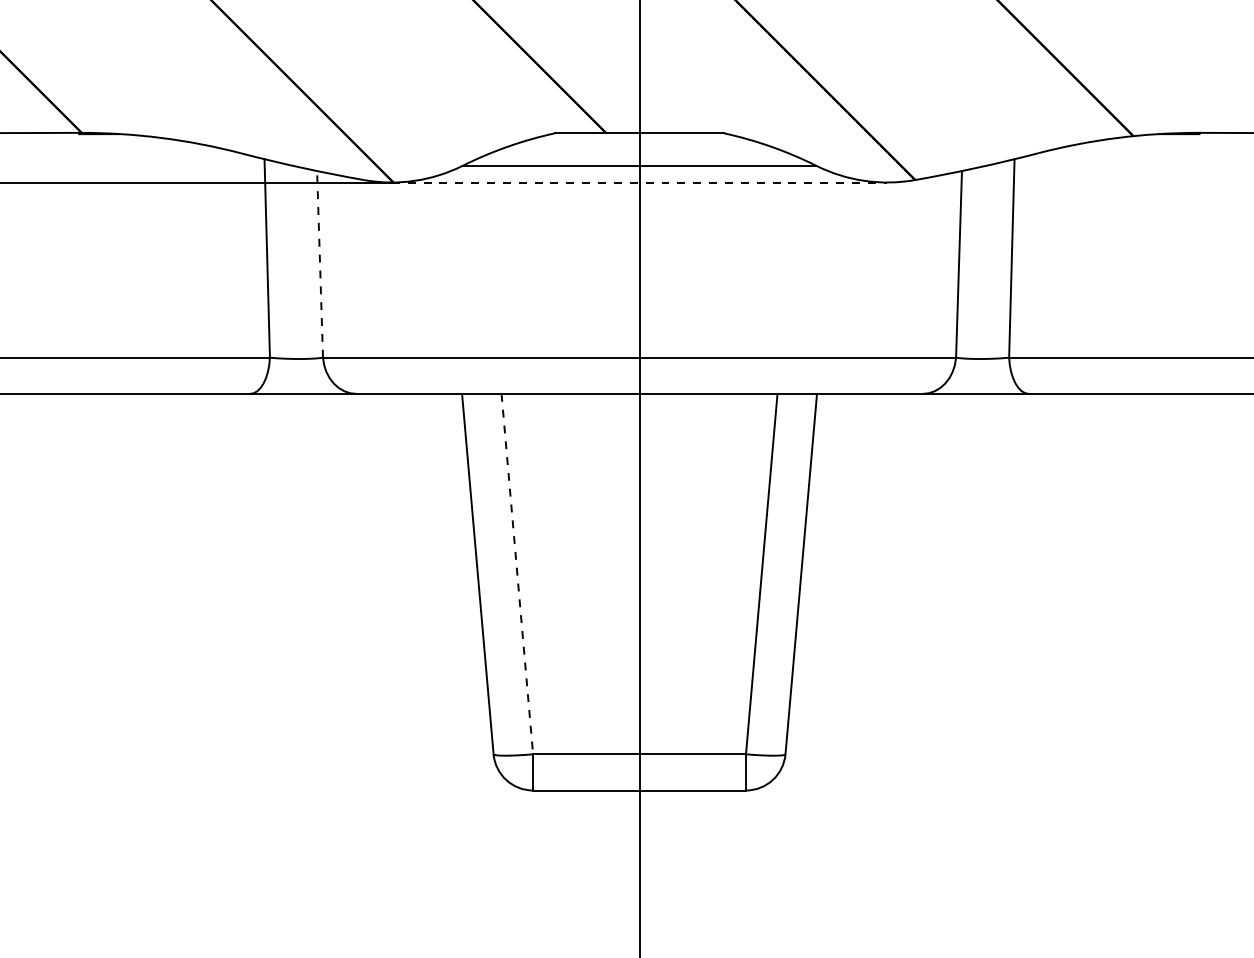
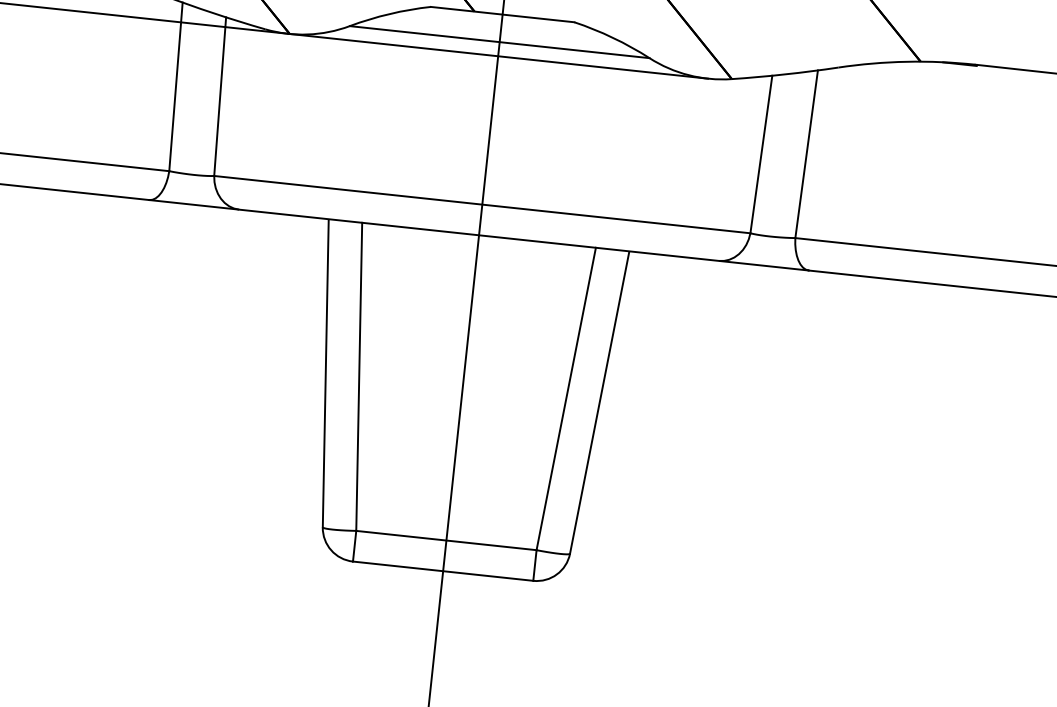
line: (639, 182) -> (498, 56), dashed -> solid
line: (320, 263) -> (220, 95), dashed -> solid
line: (517, 574) -> (359, 377), dashed -> solid

